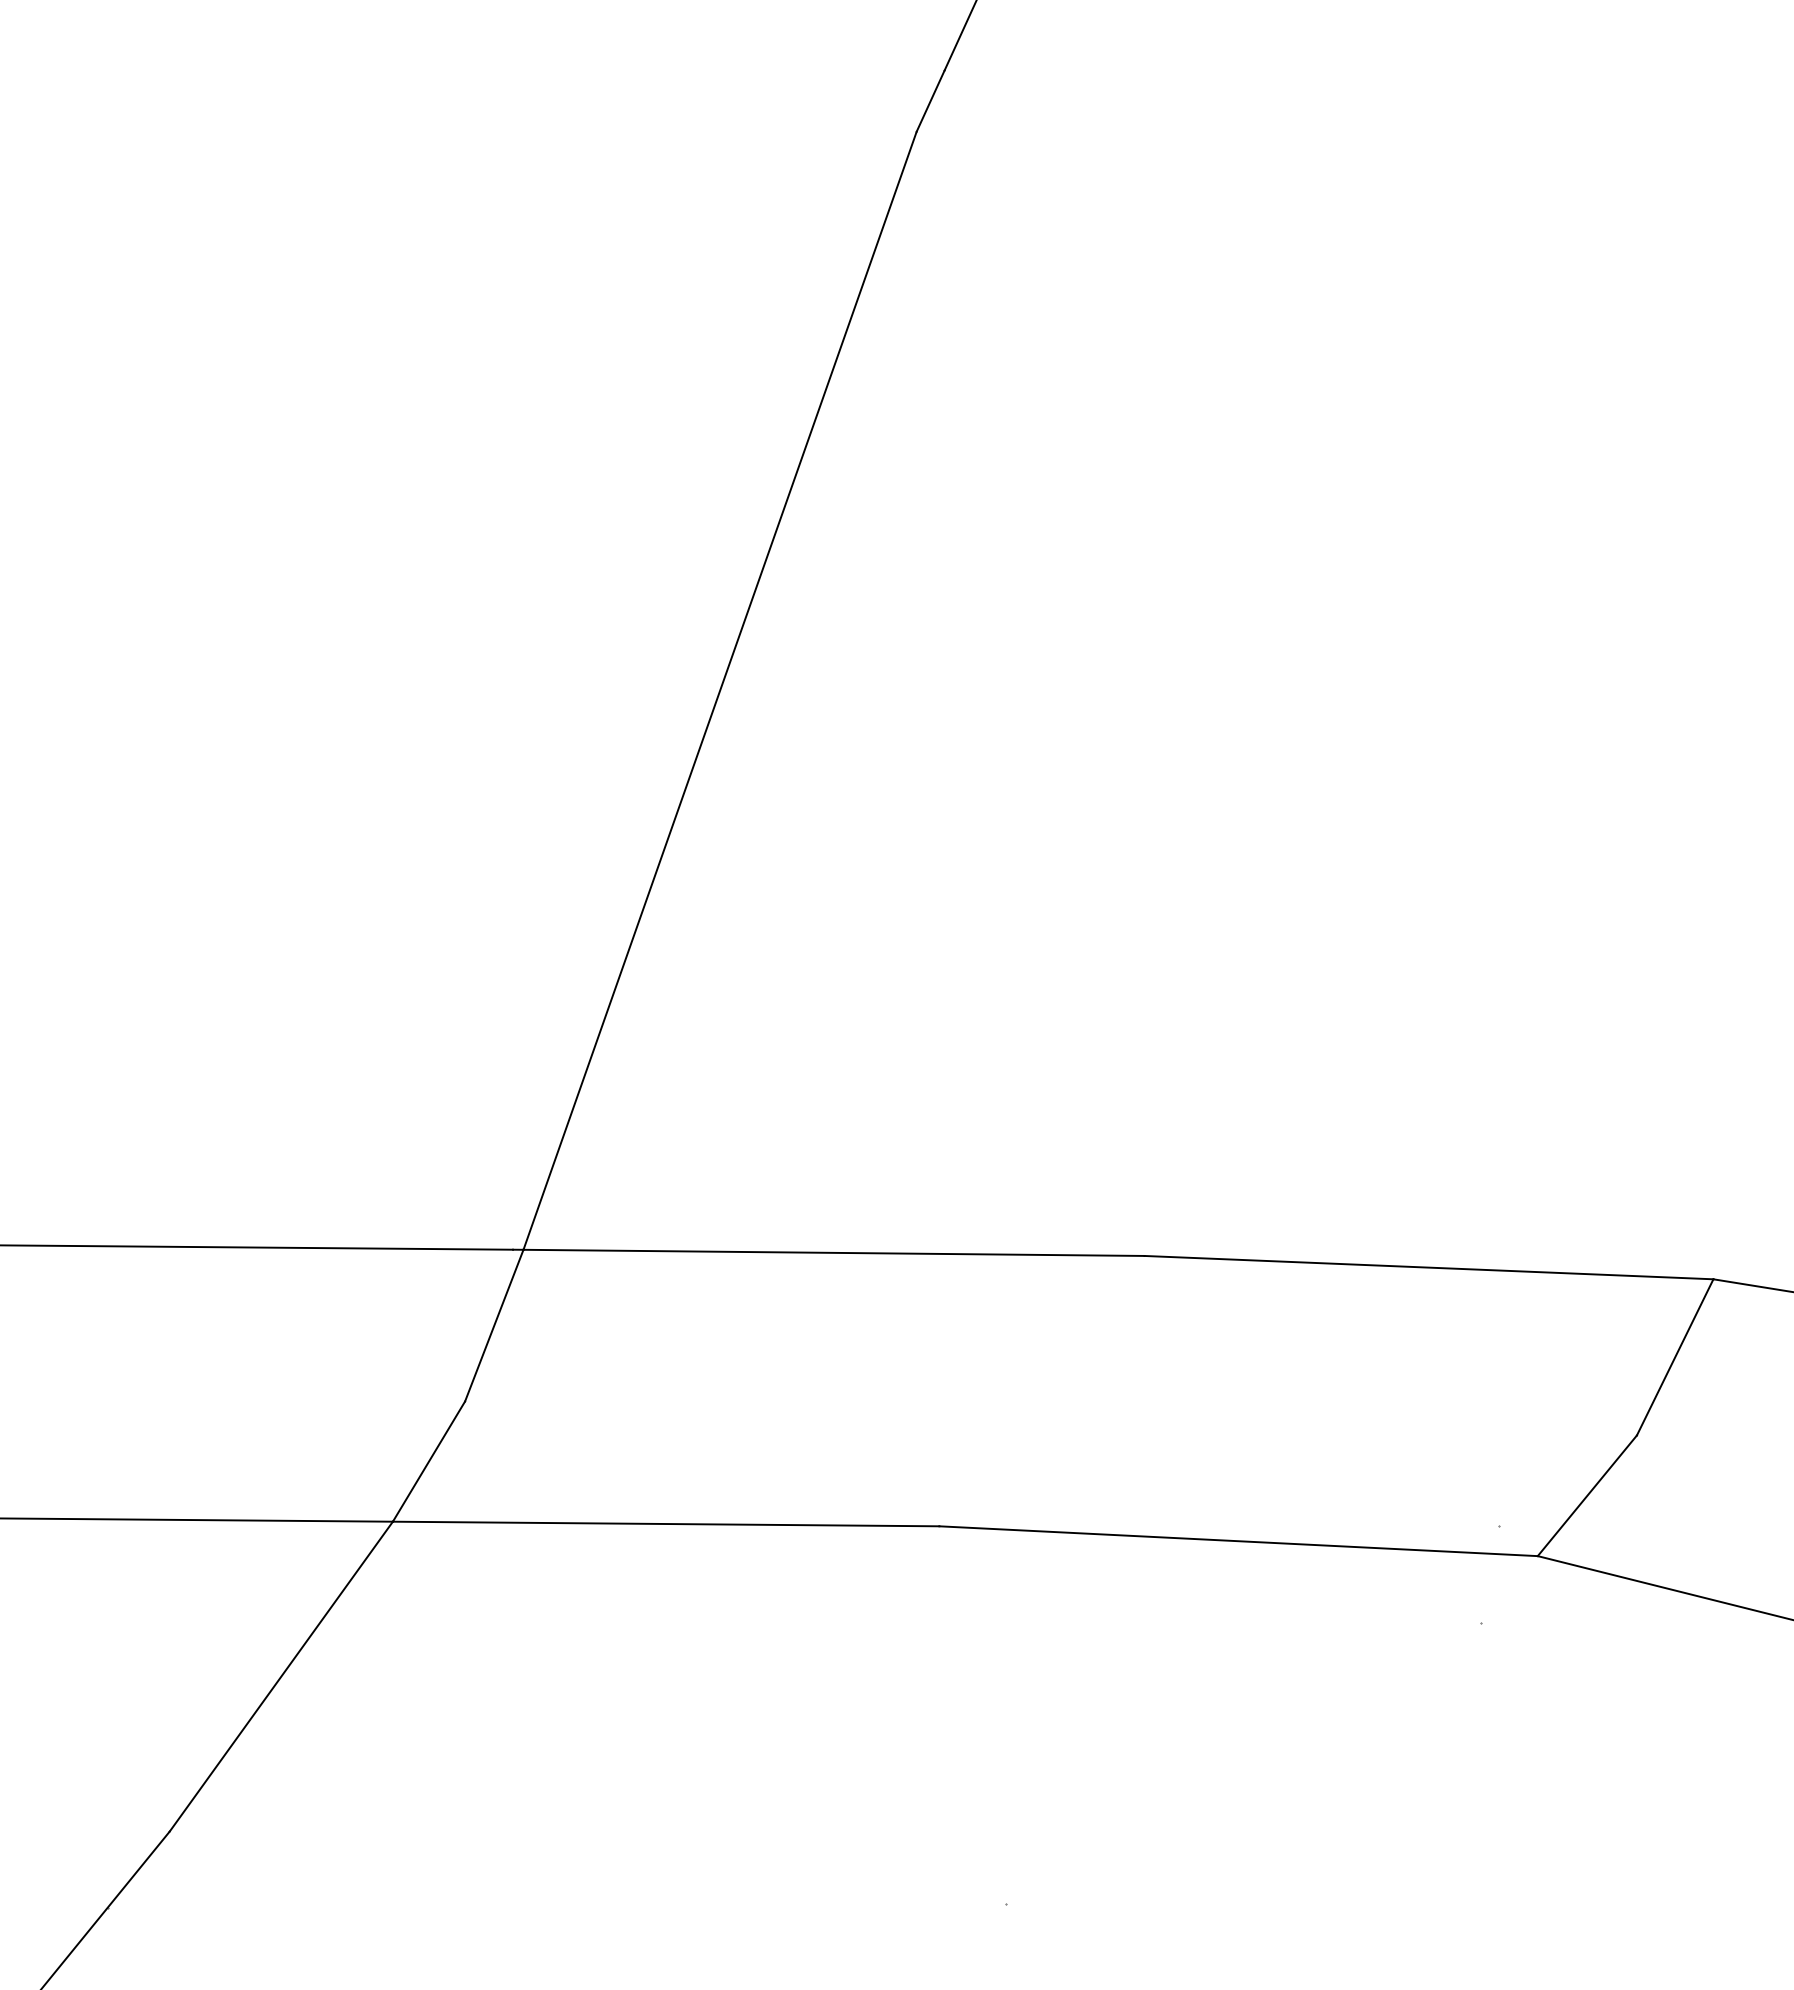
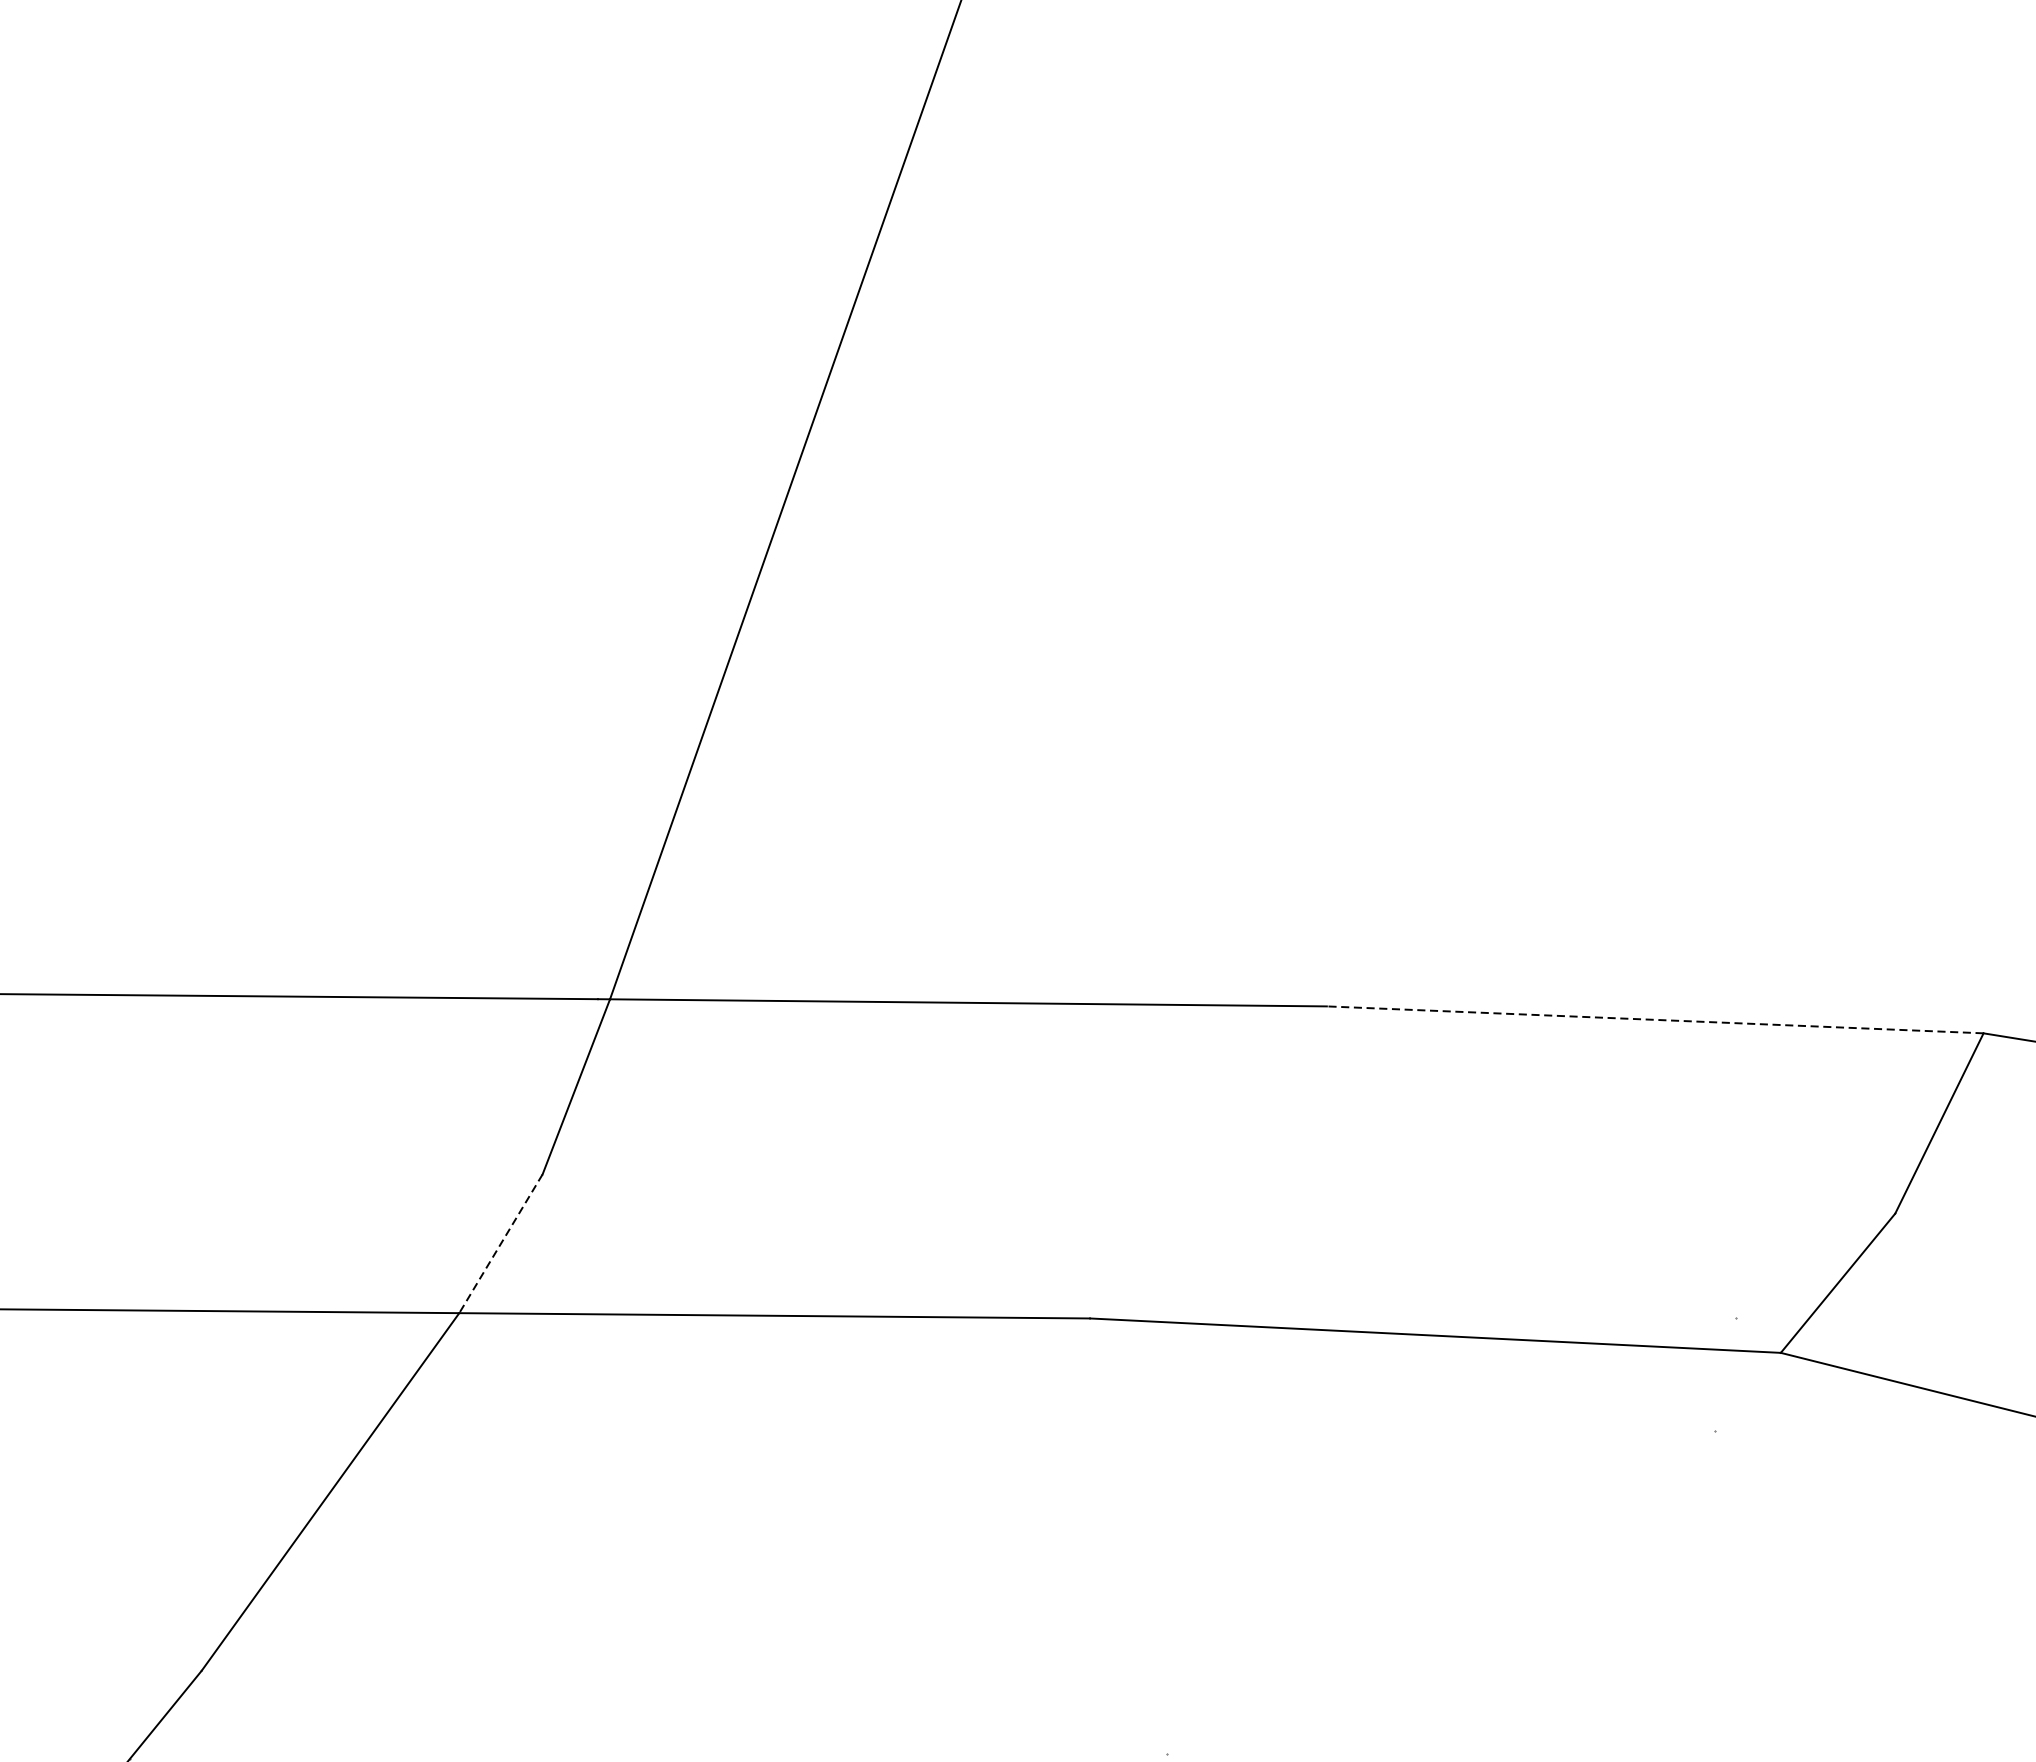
line: (1428, 1267) -> (1654, 1019), solid -> dashed
line: (428, 1462) -> (500, 1244), solid -> dashed

